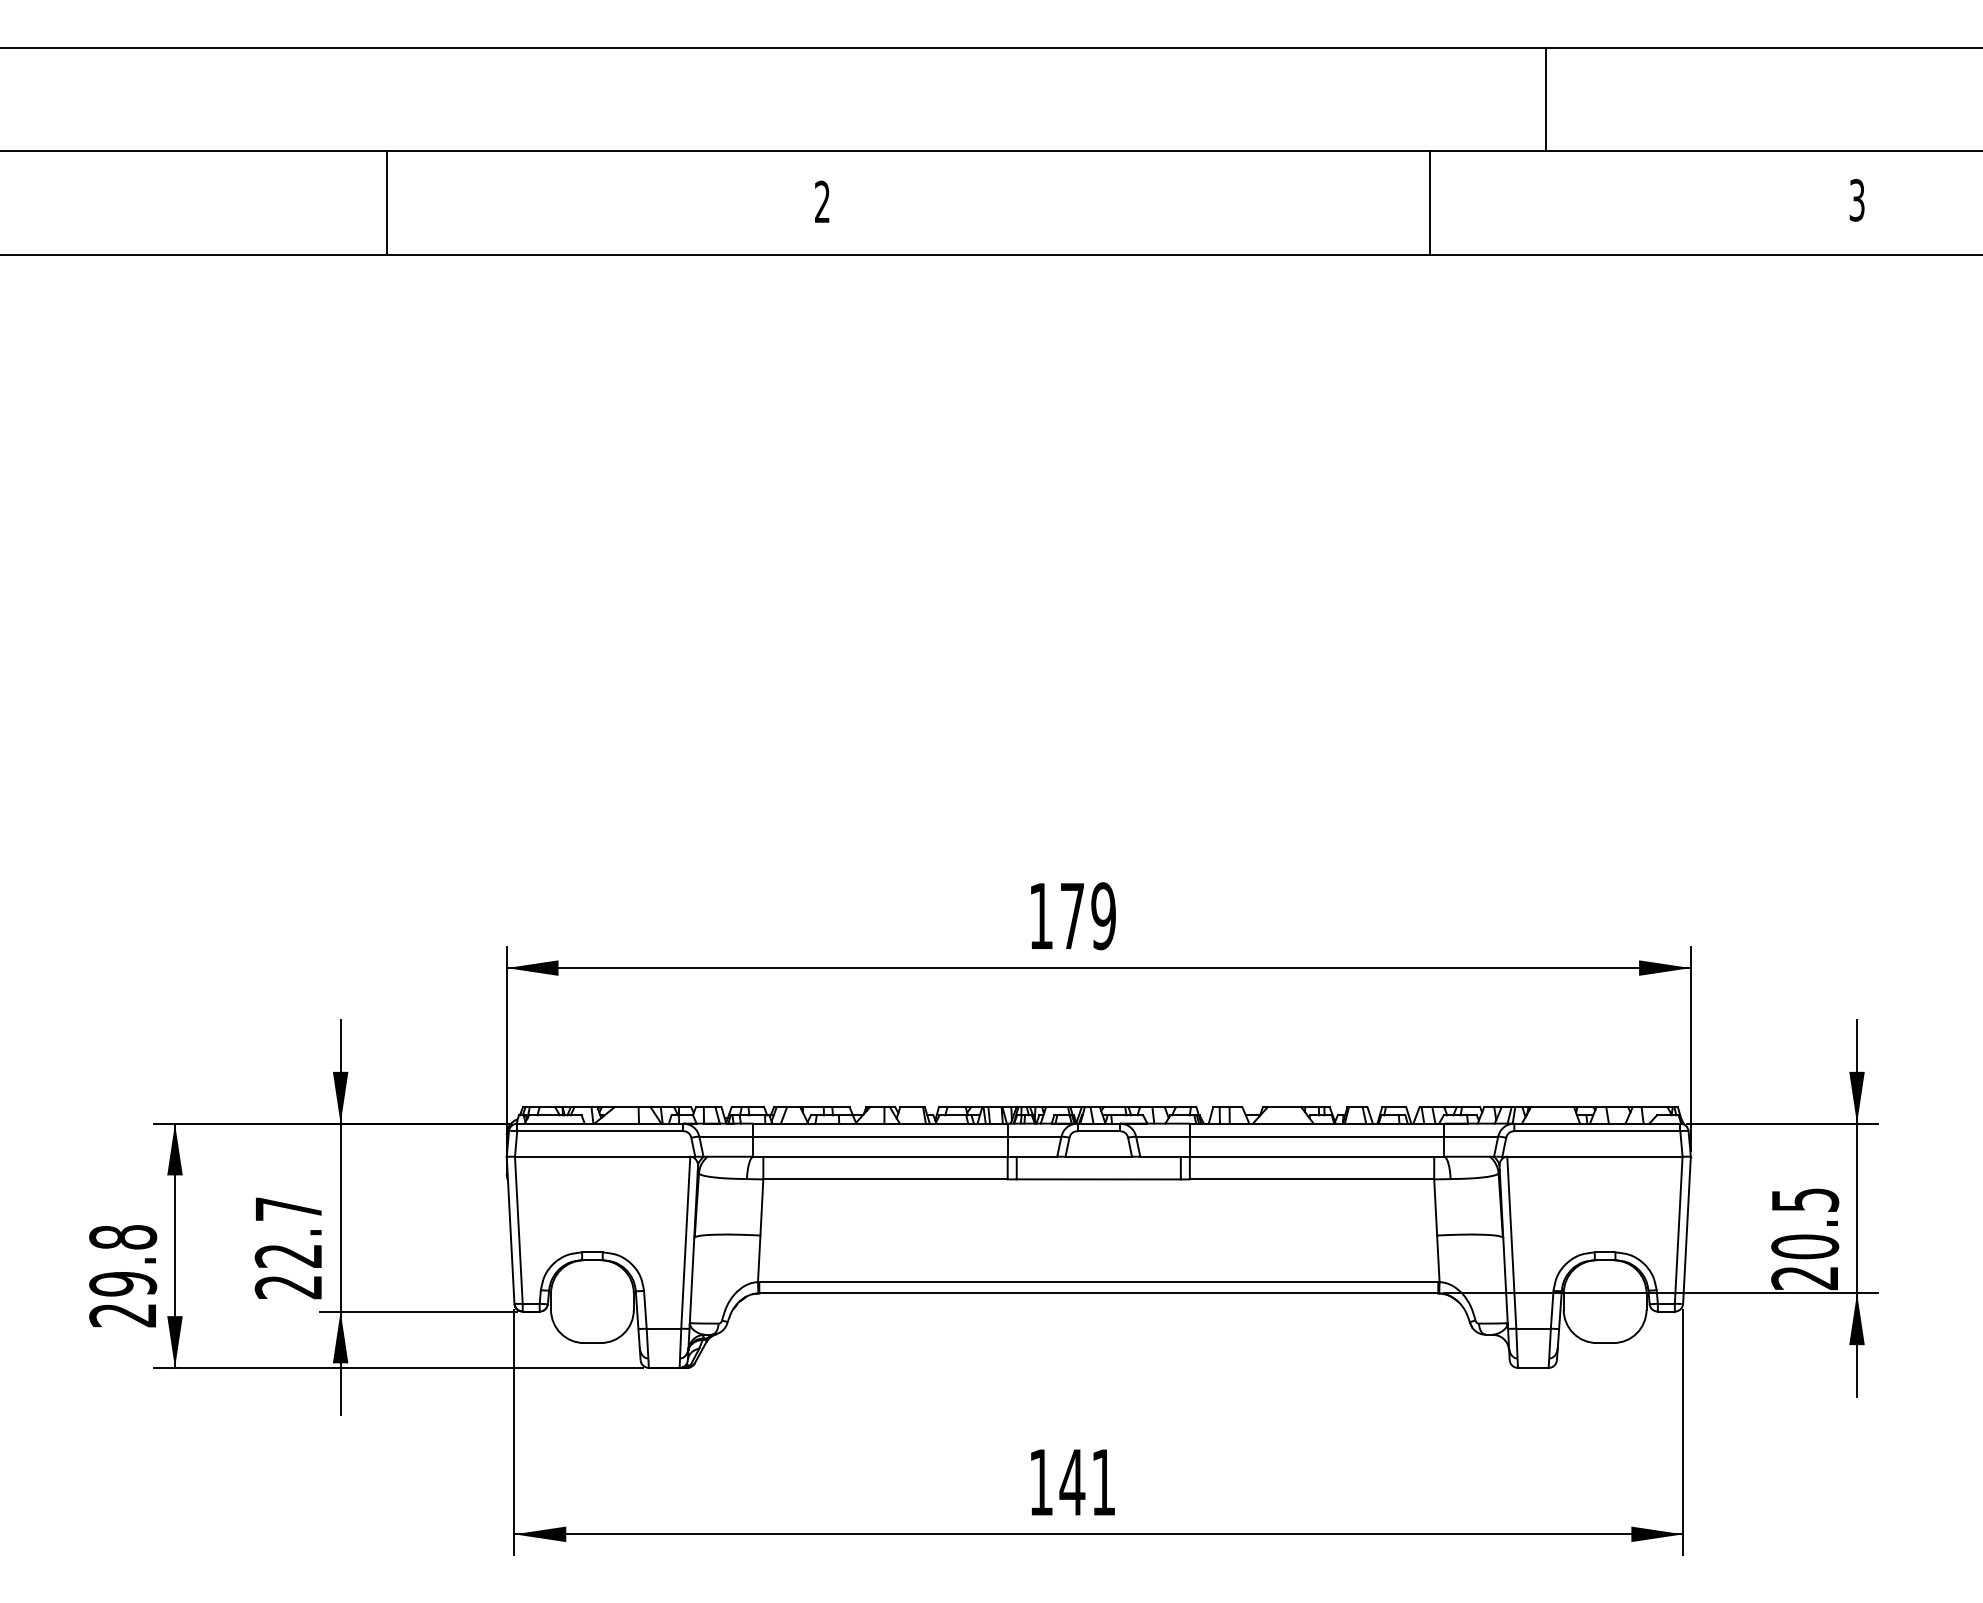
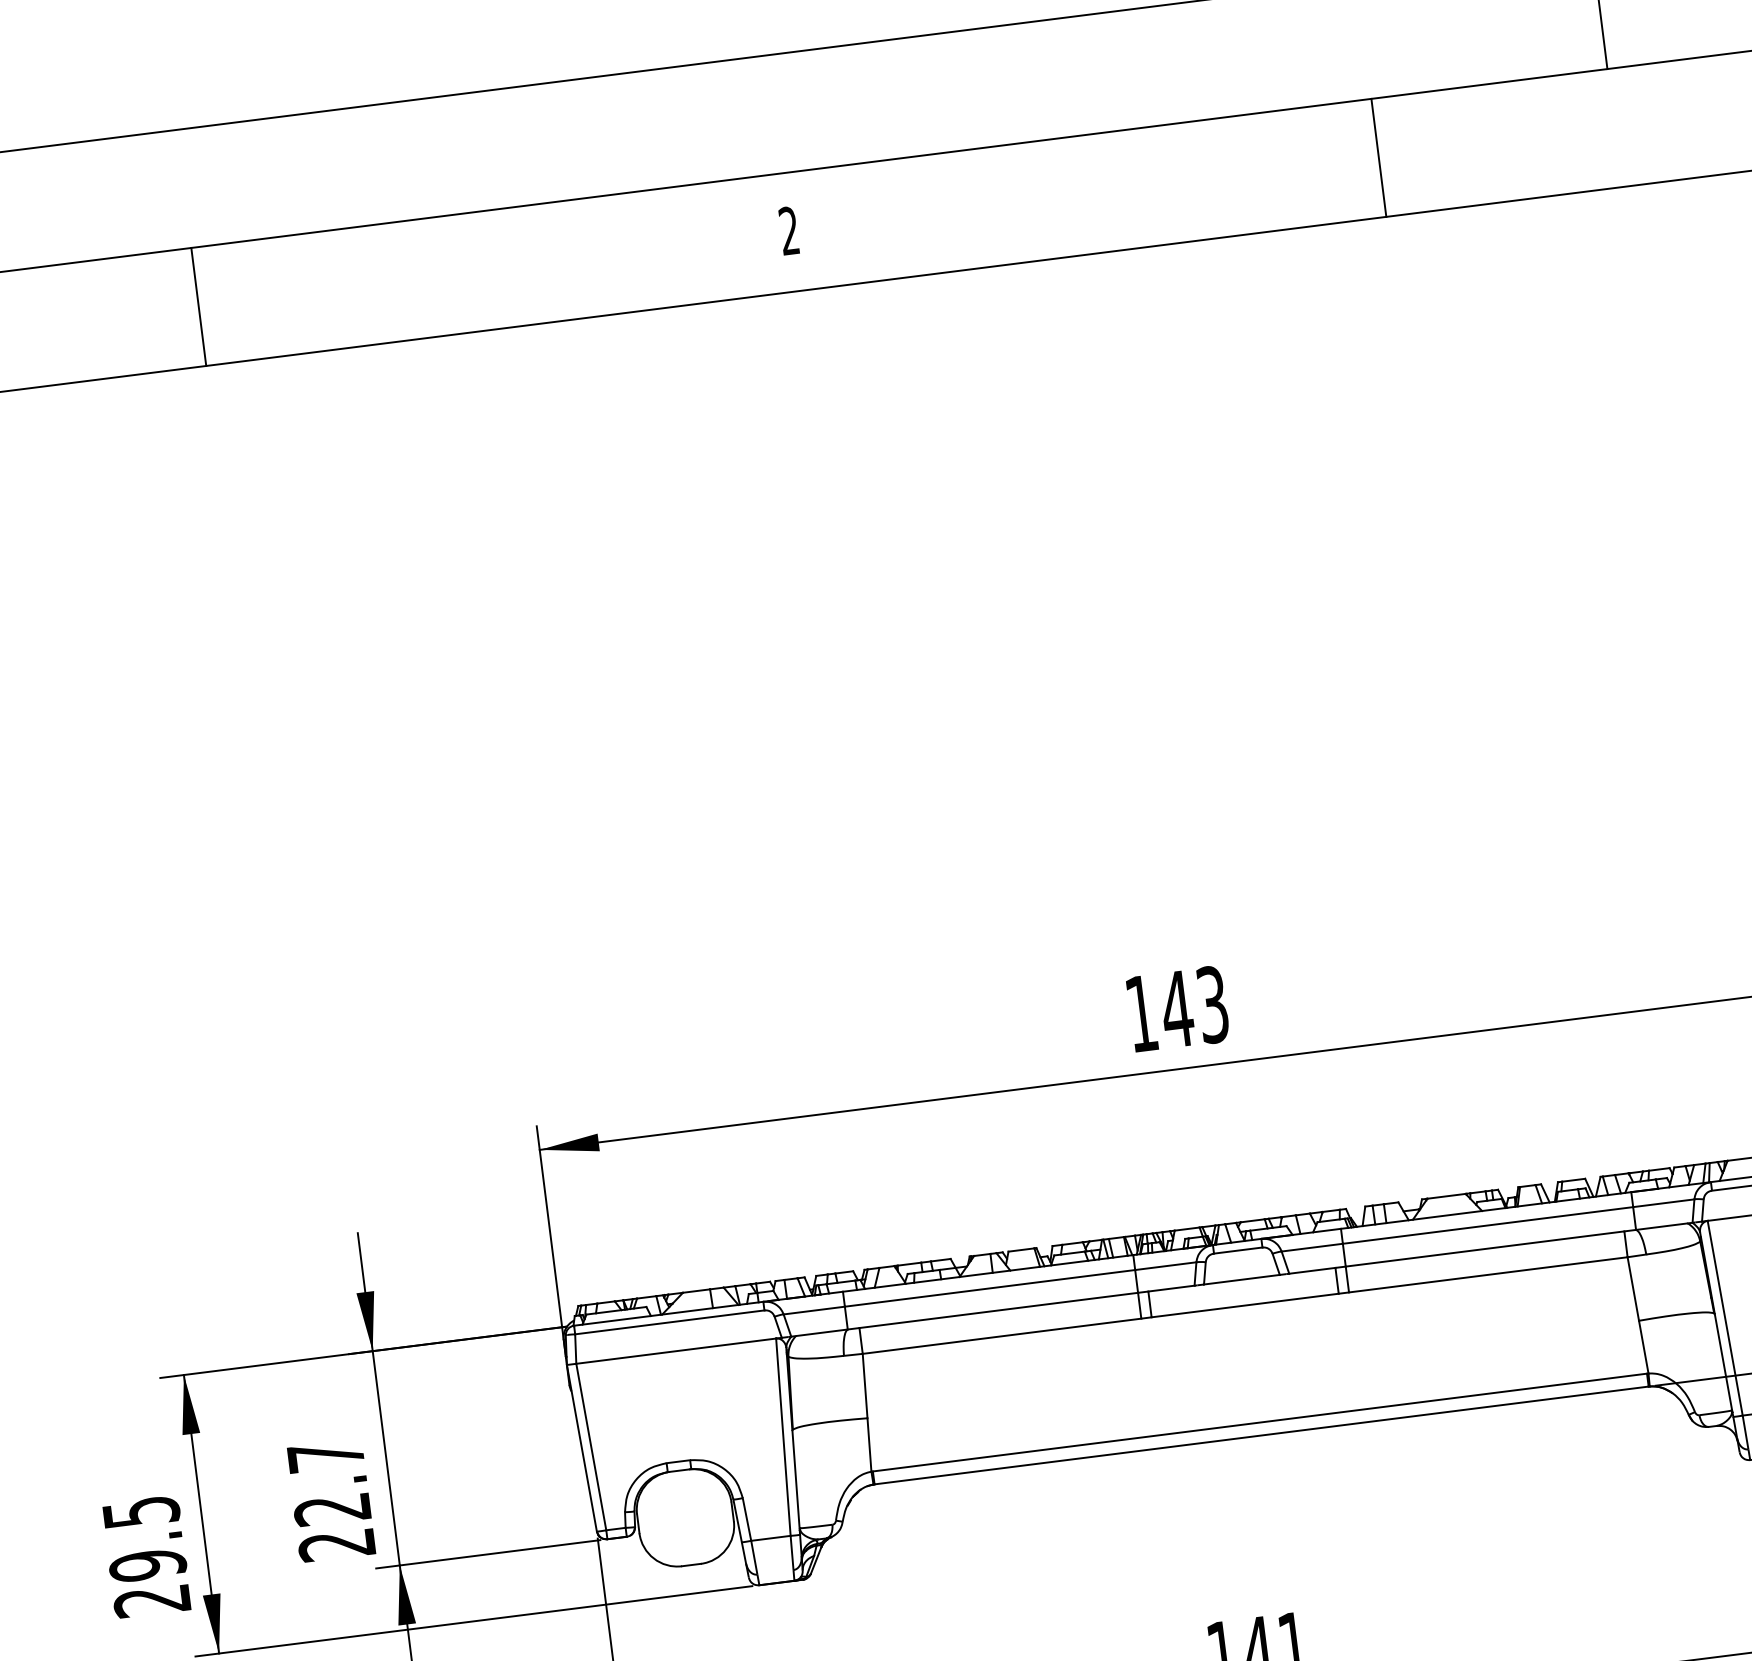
line: (387, 202) -> (198, 306), moved
line: (1430, 202) -> (1378, 157), moved
text: (1087, 916) -> (1194, 1007), 179 -> 143
text: (123, 1237) -> (141, 1512), 29.8 -> 29.5

